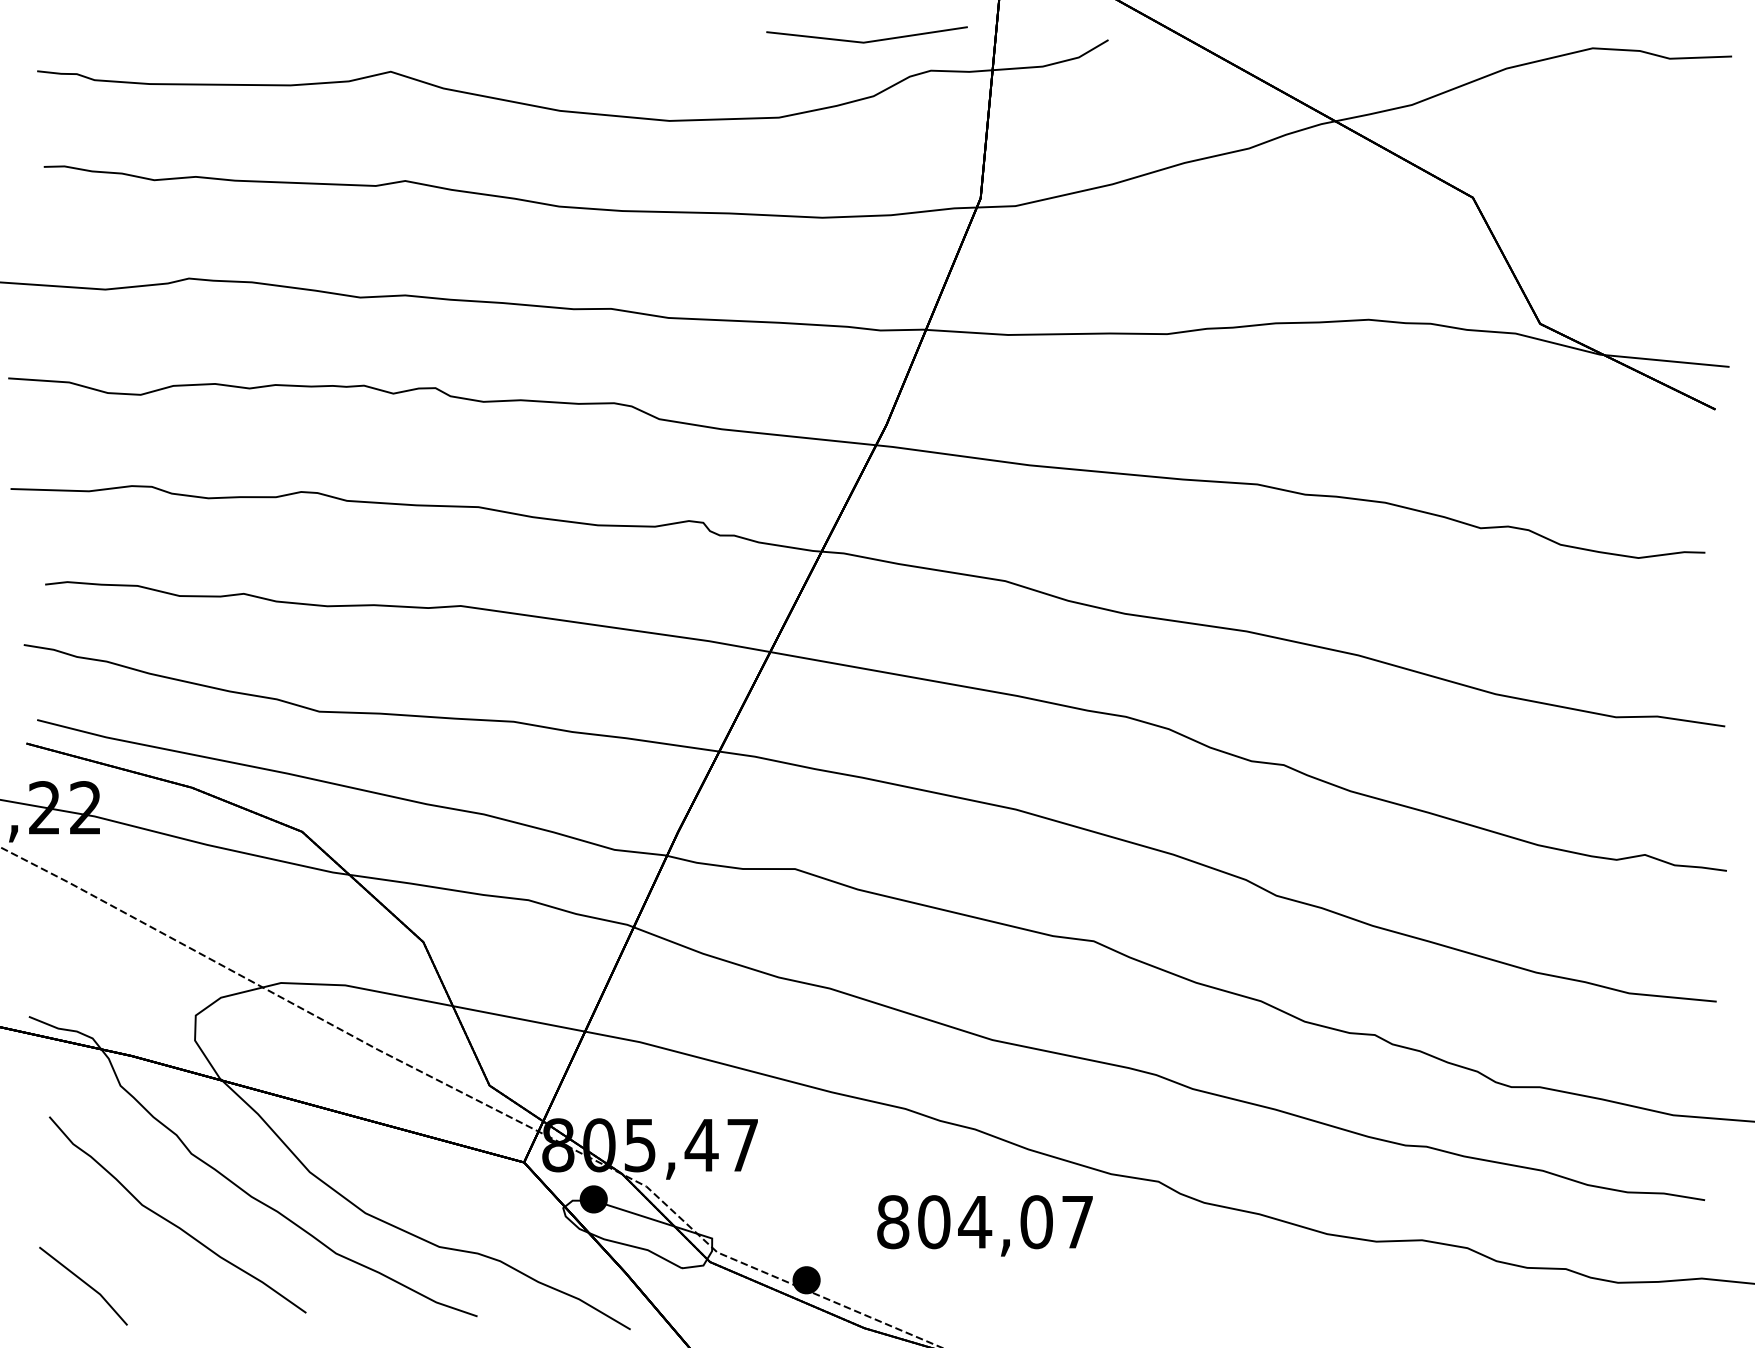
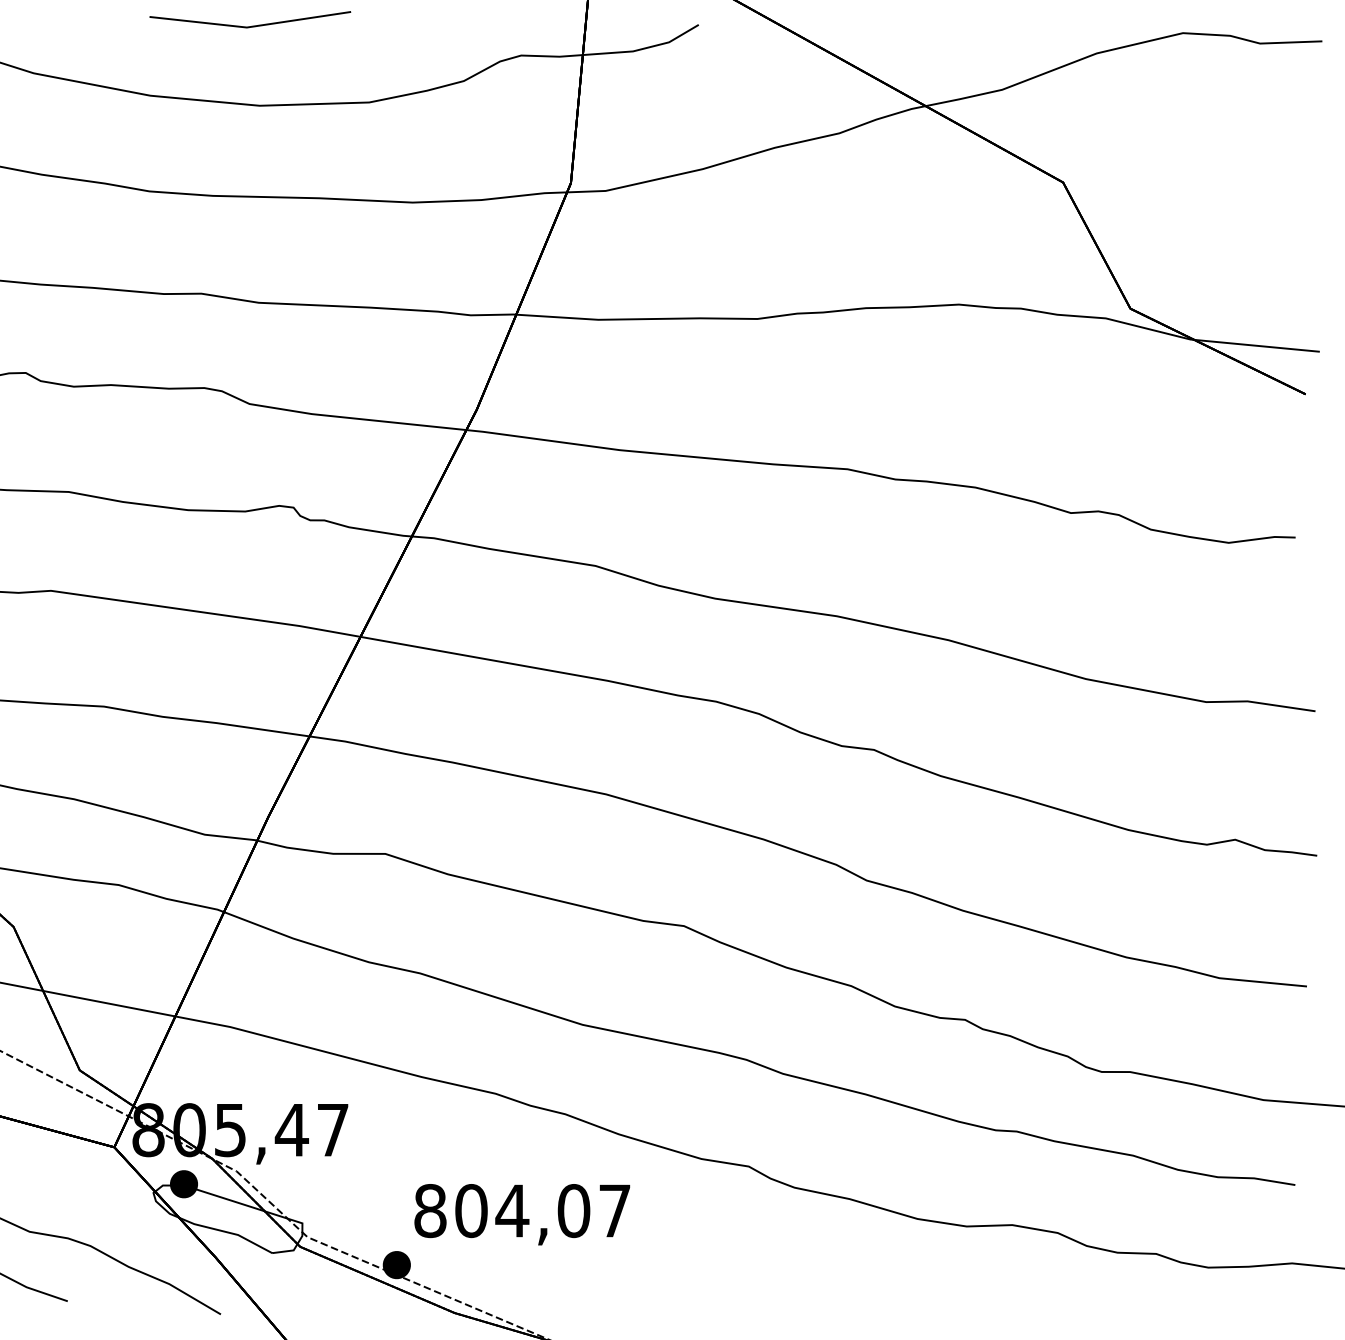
line: (869, 40) -> (252, 25), moved
text: (984, 1225) -> (521, 1214), moved

